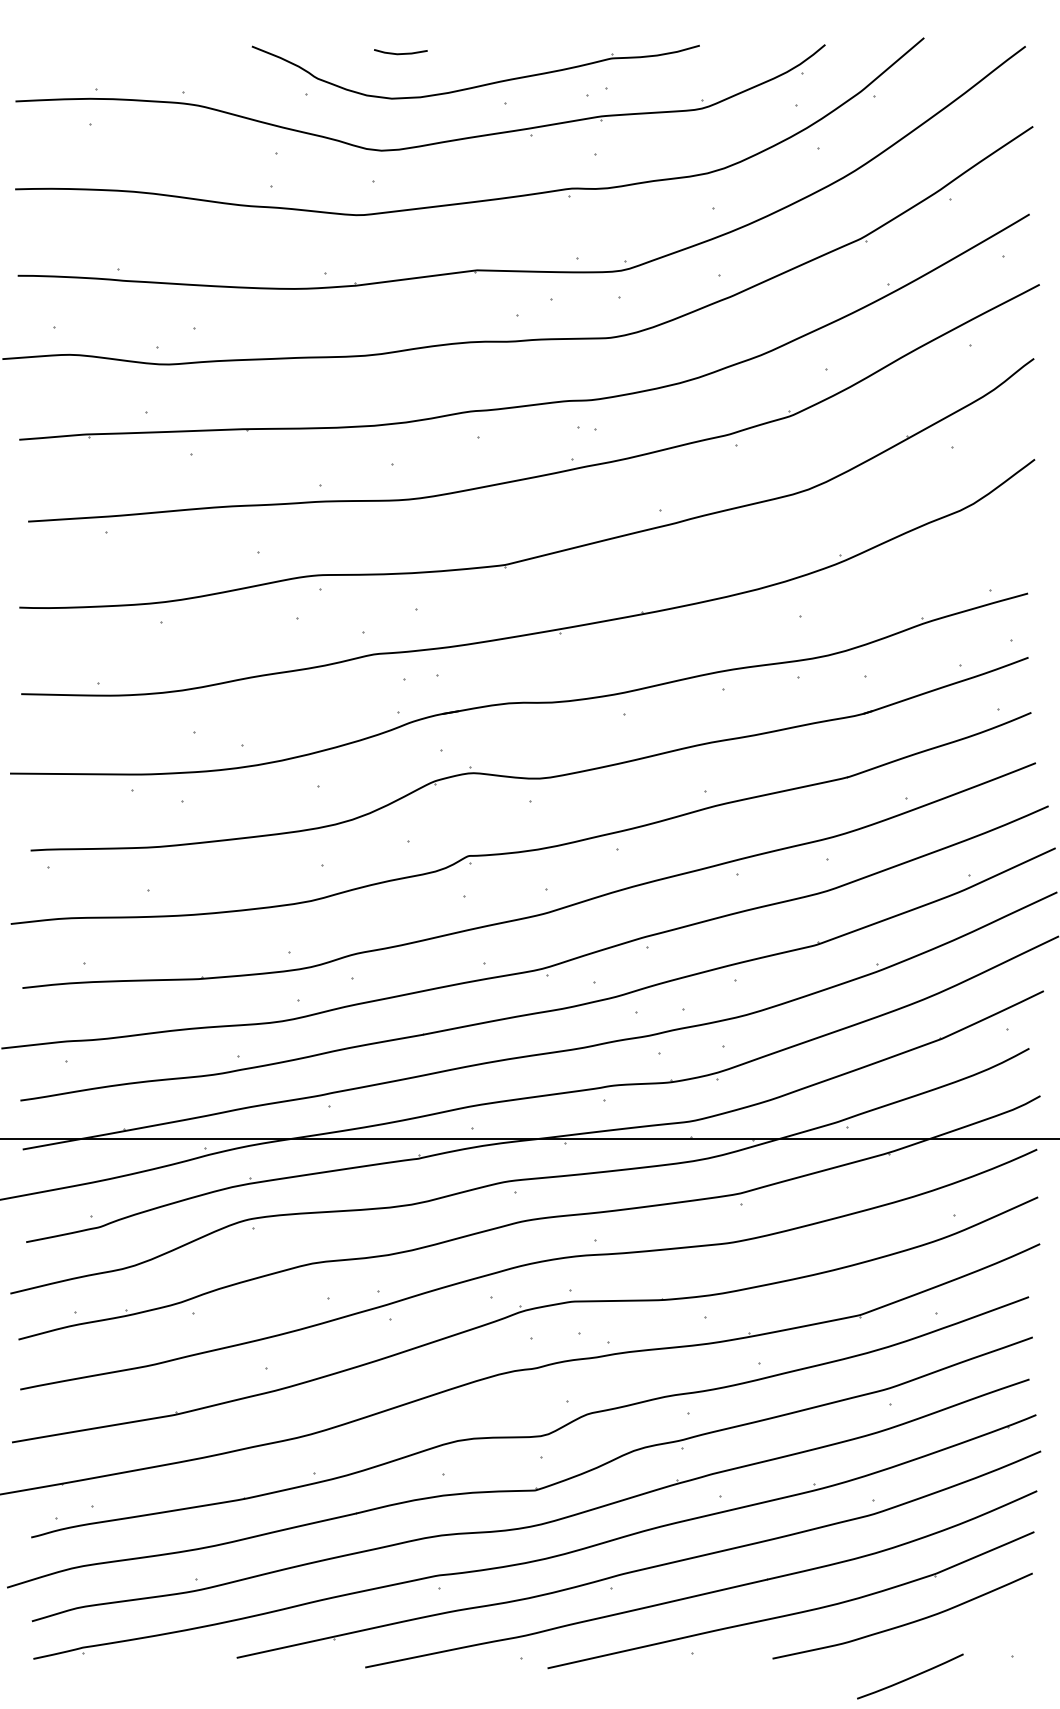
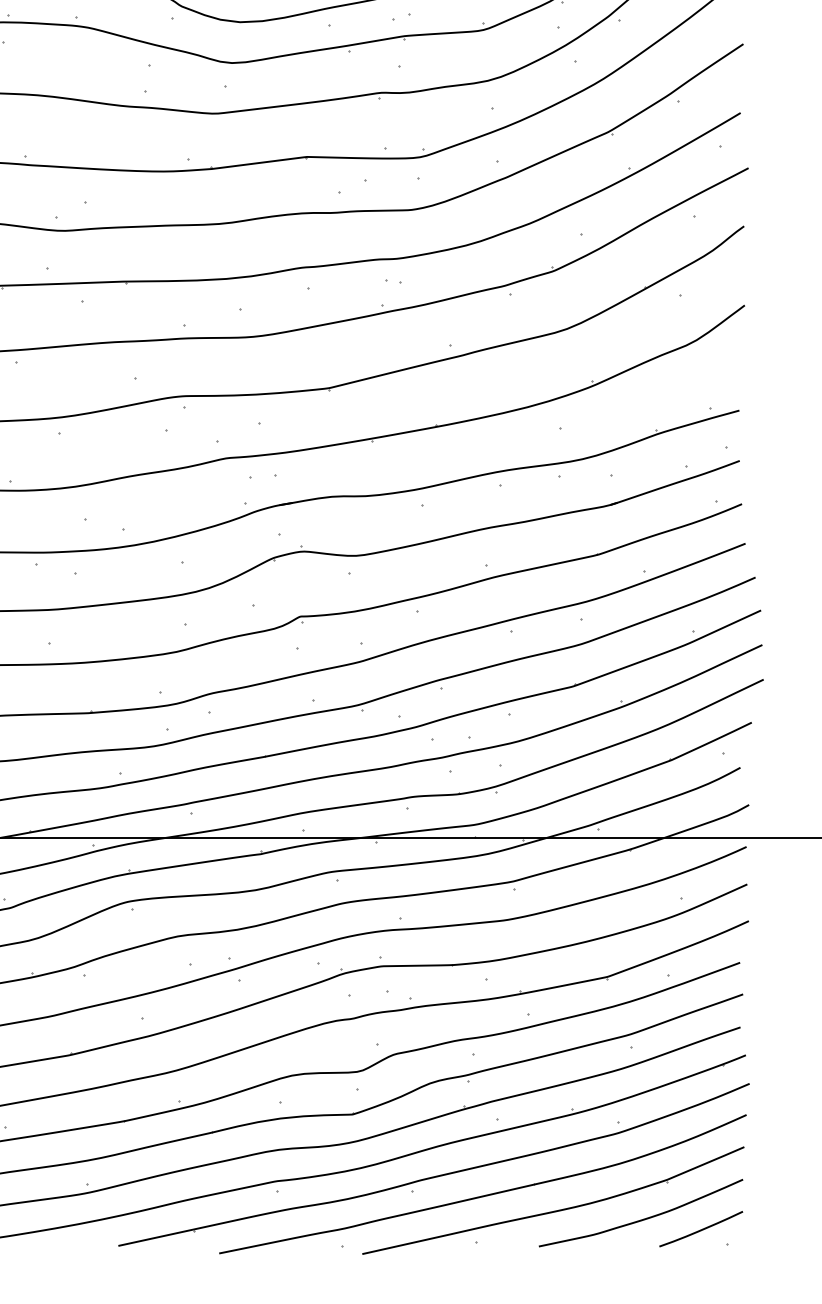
curve: (911, 1676) -> (702, 1229), moved

